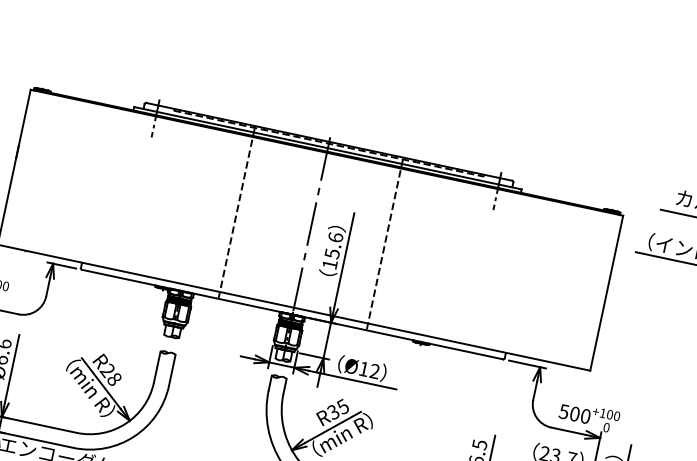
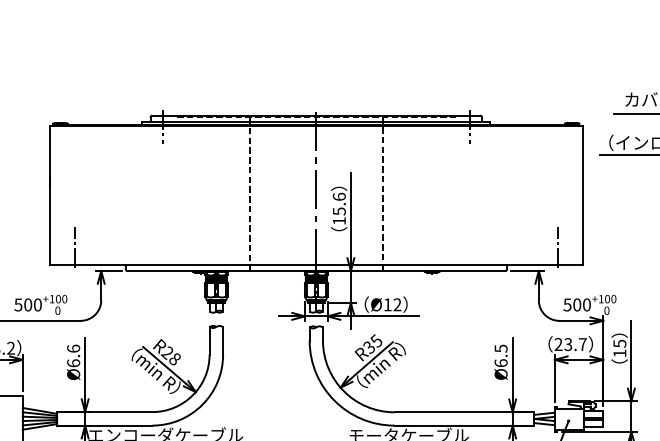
line: (28, 231) -> (74, 247), added
line: (566, 345) -> (557, 247), added

